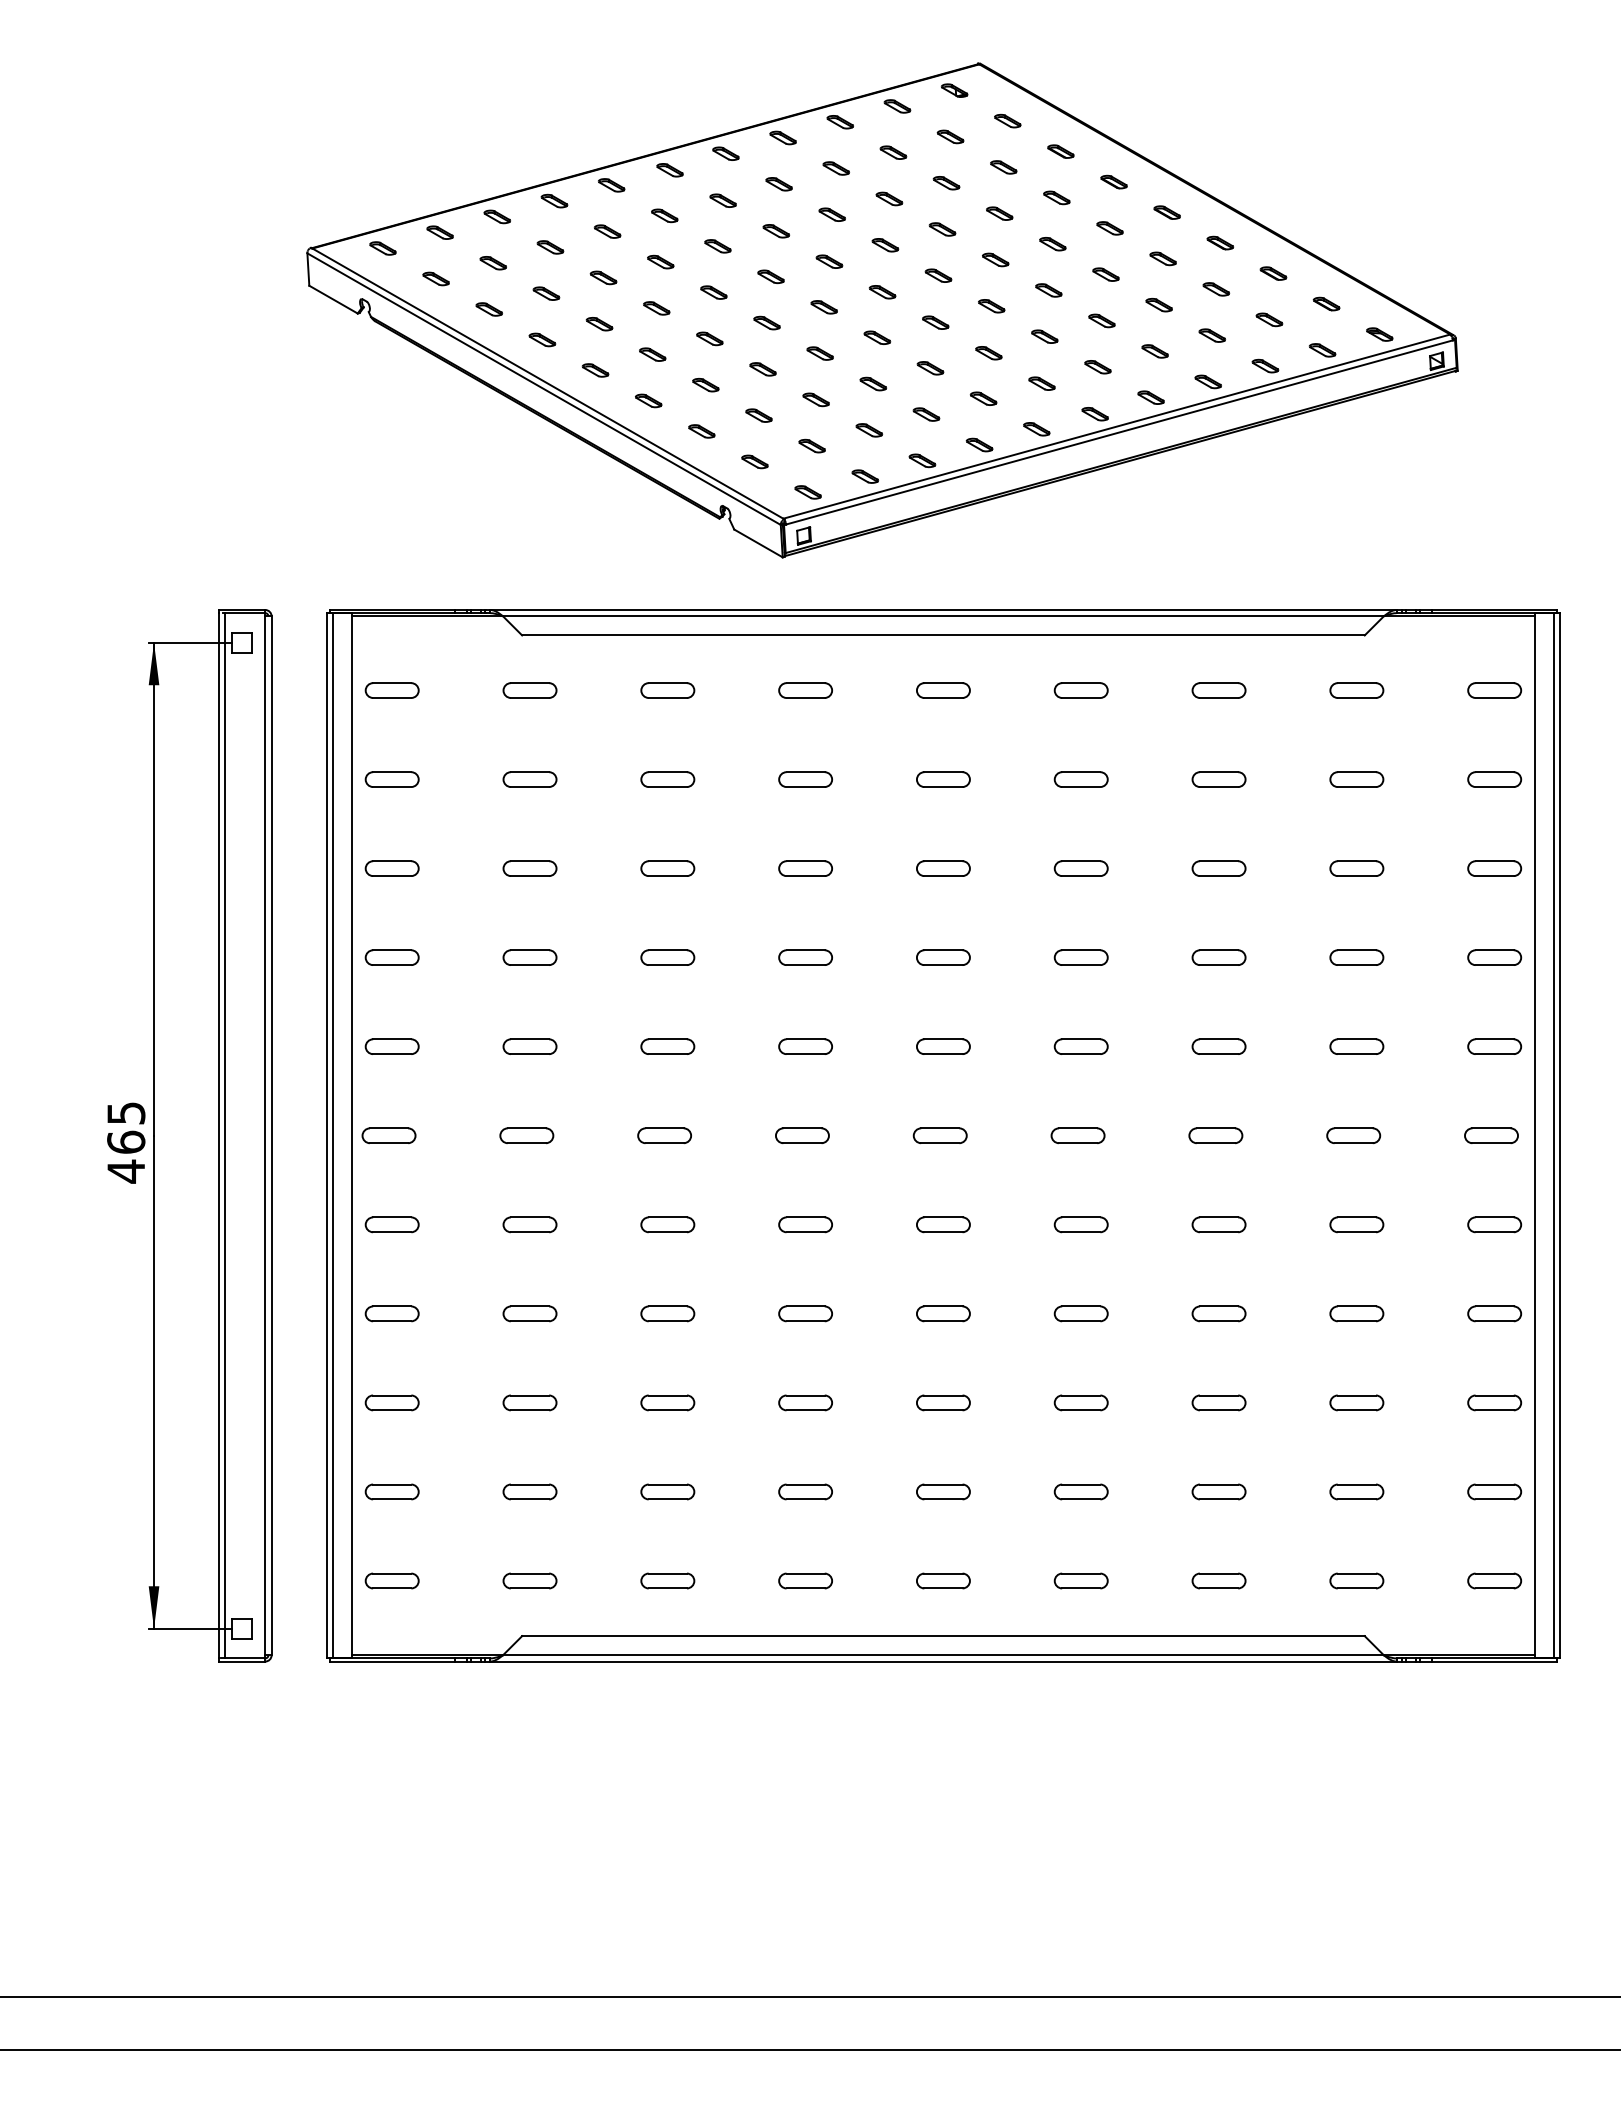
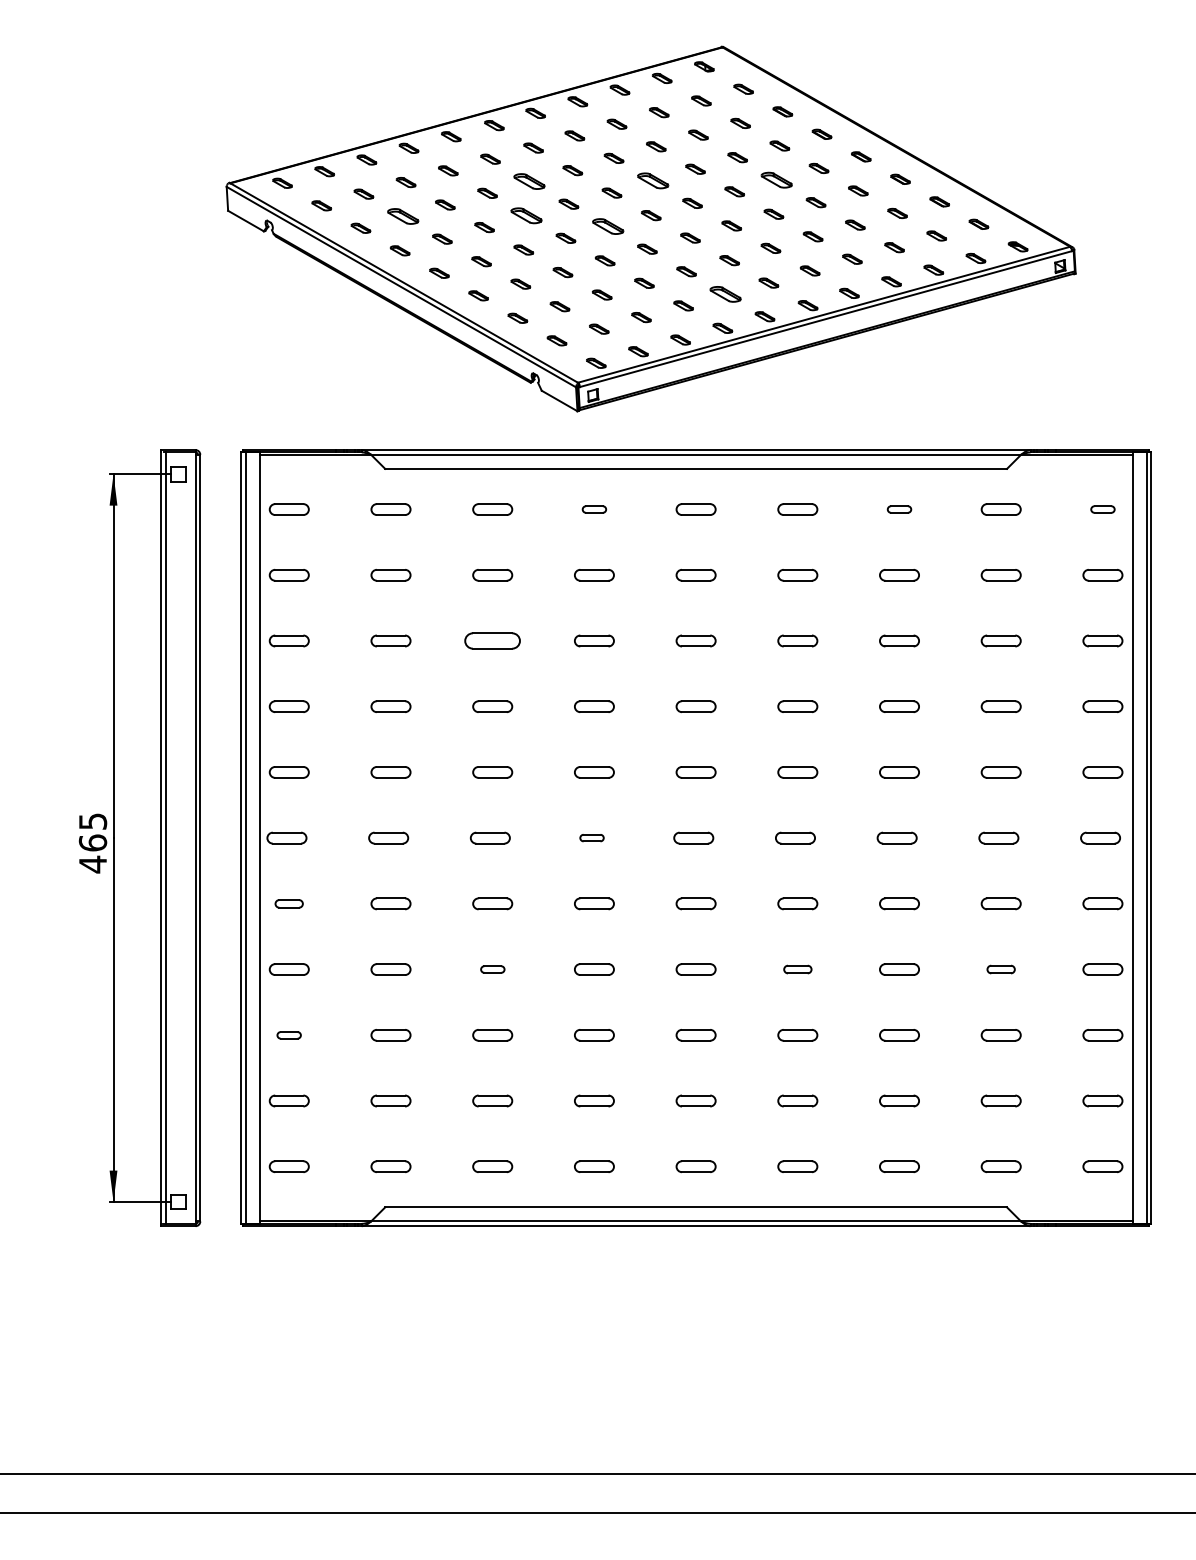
part: (1052, 243) -> (776, 179), size x1.6
part: (885, 244) -> (653, 180), size x1.6
part: (717, 246) -> (529, 181), size x1.6
part: (713, 292) -> (526, 215), size x1.6
part: (545, 293) -> (402, 216), size x1.6
part: (823, 307) -> (607, 226), size x1.6
part: (983, 397) -> (725, 293), size x1.6
part: (805, 690) -> (594, 509), size x0.6
part: (1219, 690) -> (899, 509), size x0.6
part: (1494, 690) -> (1102, 509), size x0.6
part: (667, 867) -> (492, 640), size x1.4
part: (801, 1134) -> (591, 837), size x0.6
part: (391, 1224) -> (288, 903), size x0.7
part: (667, 1313) -> (492, 969), size x0.6
part: (1080, 1313) -> (797, 969), size x0.7
part: (1355, 1313) -> (1000, 969), size x0.7
part: (391, 1403) -> (288, 1035), size x0.6

